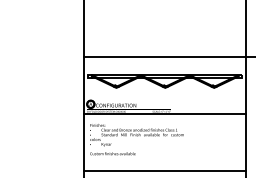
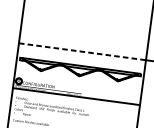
line: (165, 56) -> (82, 51), solid -> dashed

